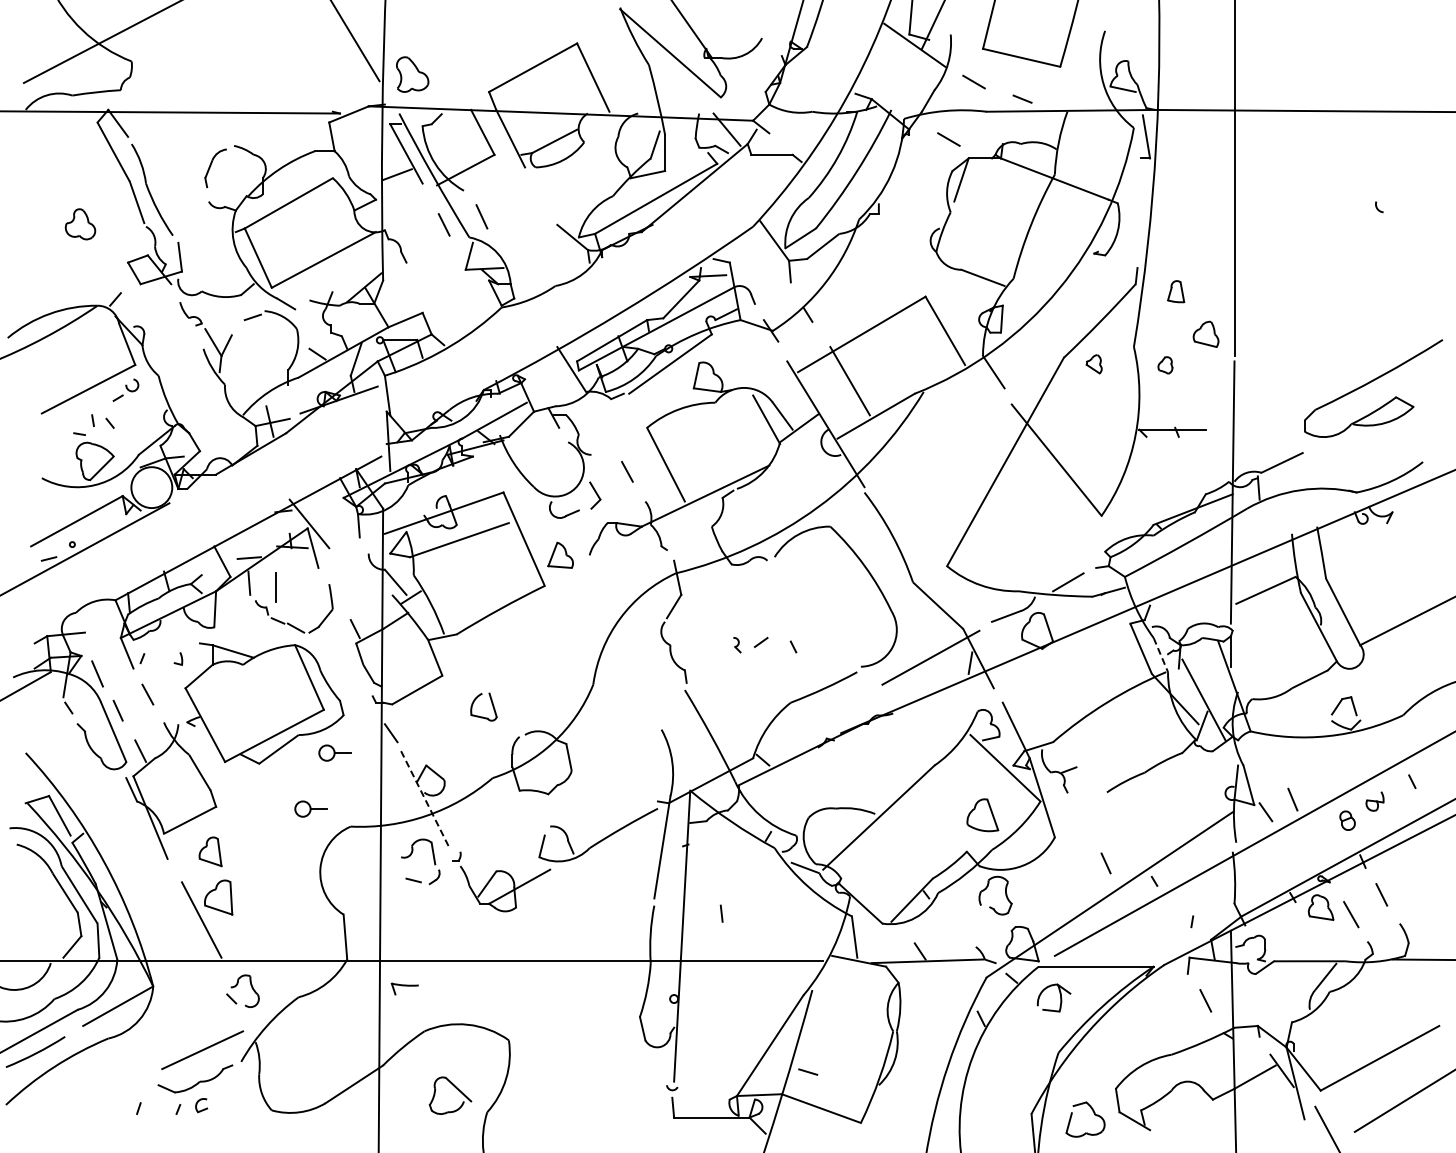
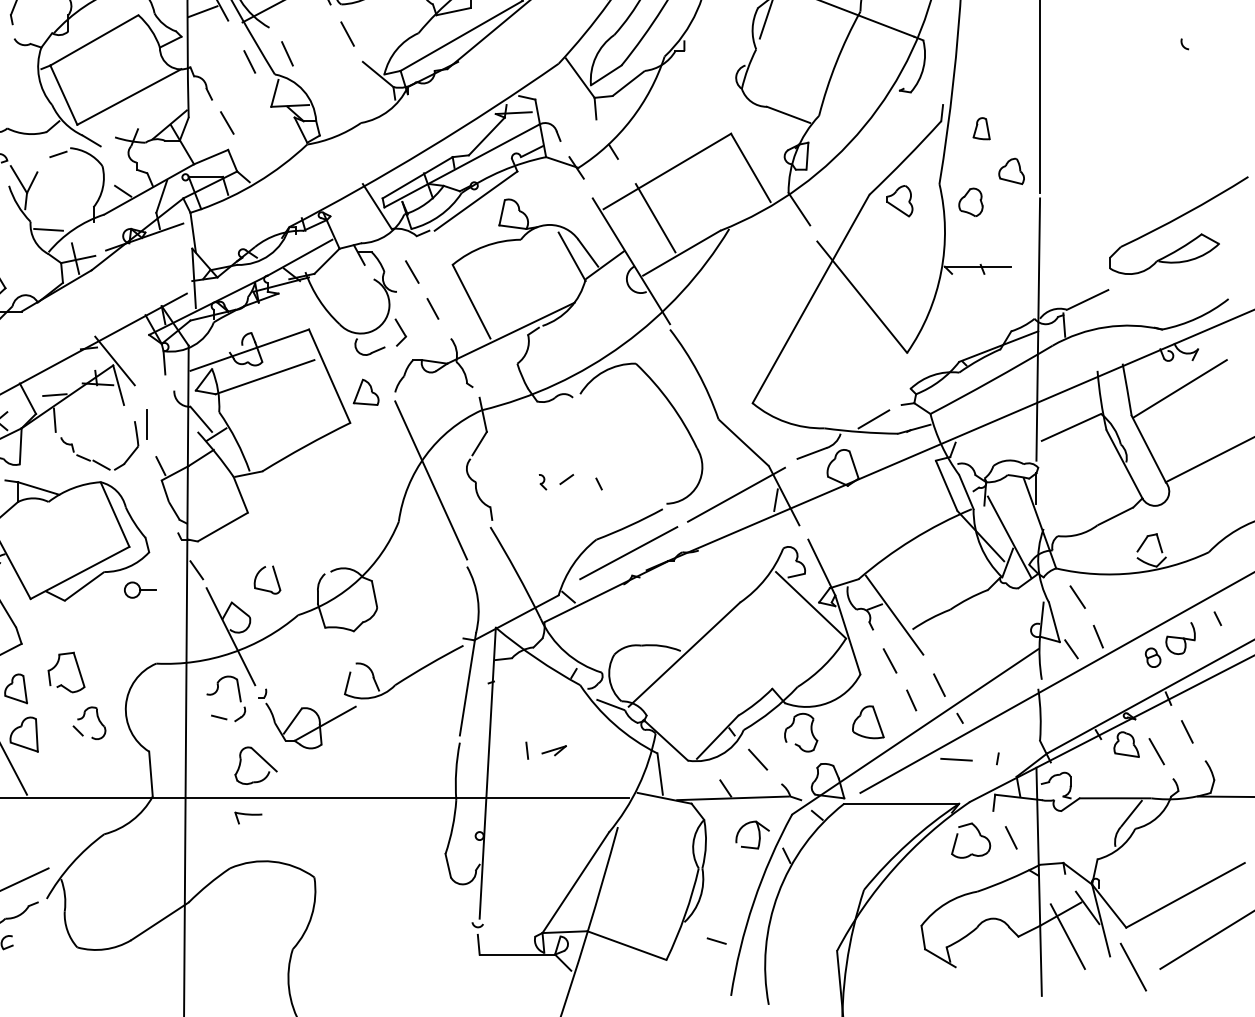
line: (541, 196) -> (347, 33), added
line: (421, 285) -> (227, 122), added
part: (1093, 364) -> (899, 201), size x1.67
part: (1165, 365) -> (971, 202), size x1.67
line: (242, 392) -> (48, 229), added
line: (606, 434) -> (412, 271), added
line: (1374, 551) -> (1180, 388), added
line: (275, 587) -> (147, 424), moved
line: (625, 643) -> (431, 480), added
line: (1160, 655) -> (966, 492), dashed -> solid
part: (491, 703) -> (275, 576), moved
line: (822, 716) -> (628, 553), added
line: (1272, 759) -> (1078, 596), added
line: (1088, 777) -> (894, 614), added
line: (425, 800) -> (231, 637), dashed -> solid
part: (1374, 801) -> (1180, 638), size x1.67
part: (310, 808) -> (116, 645), removed
part: (982, 815) -> (868, 722), moved
line: (1084, 823) -> (890, 660), added
part: (252, 827) -> (58, 664), added
line: (1133, 847) -> (939, 684), added
part: (748, 913) -> (554, 750), added
line: (952, 922) -> (758, 759), added
line: (1150, 922) -> (956, 759), added
part: (237, 985) -> (84, 717), moved
part: (404, 988) -> (248, 817), moved
part: (1060, 997) -> (759, 834), moved
line: (808, 1071) -> (717, 940), moved
part: (456, 1089) -> (262, 759), moved
line: (1262, 1099) -> (1068, 936), added
part: (1094, 1115) -> (980, 836), moved

